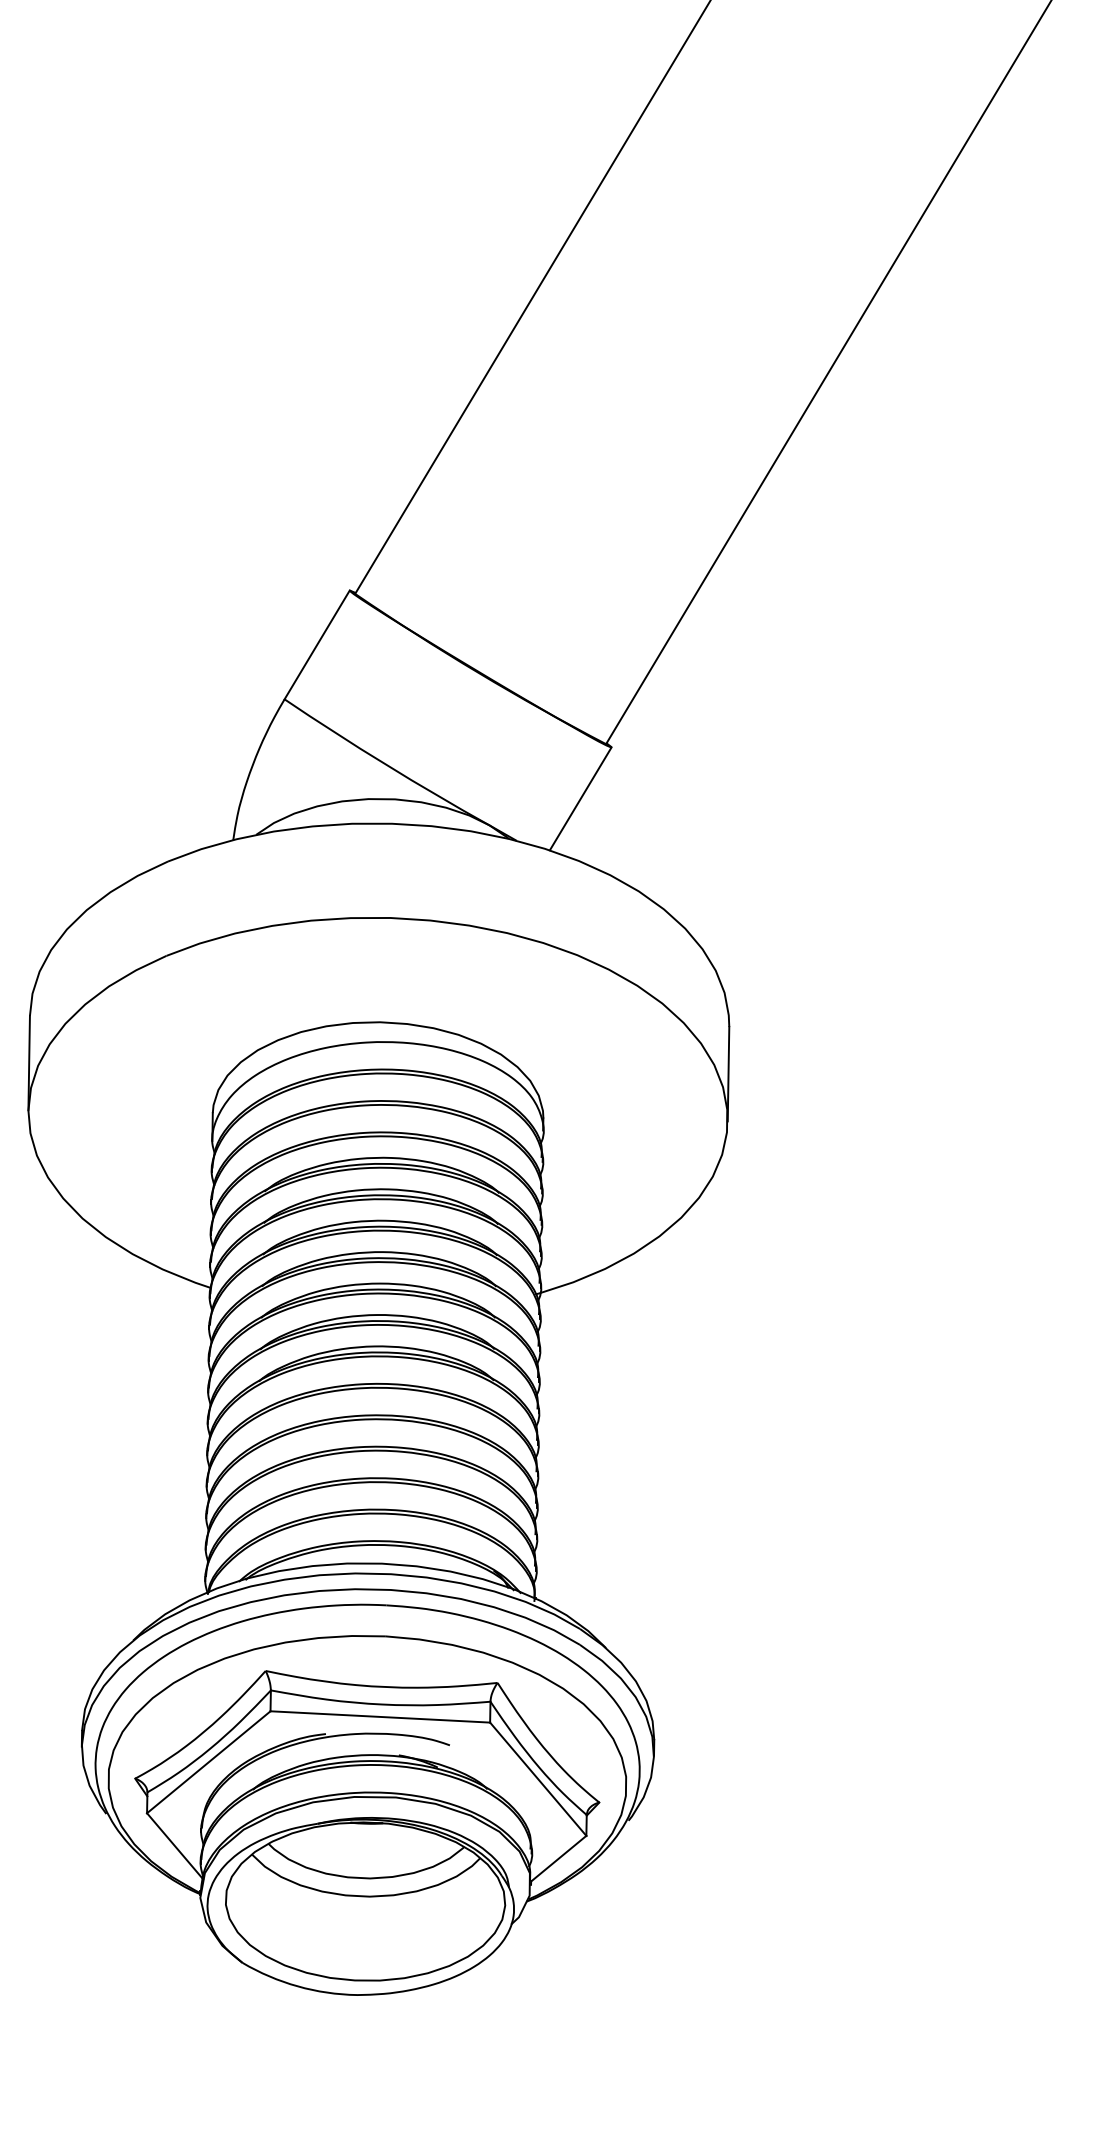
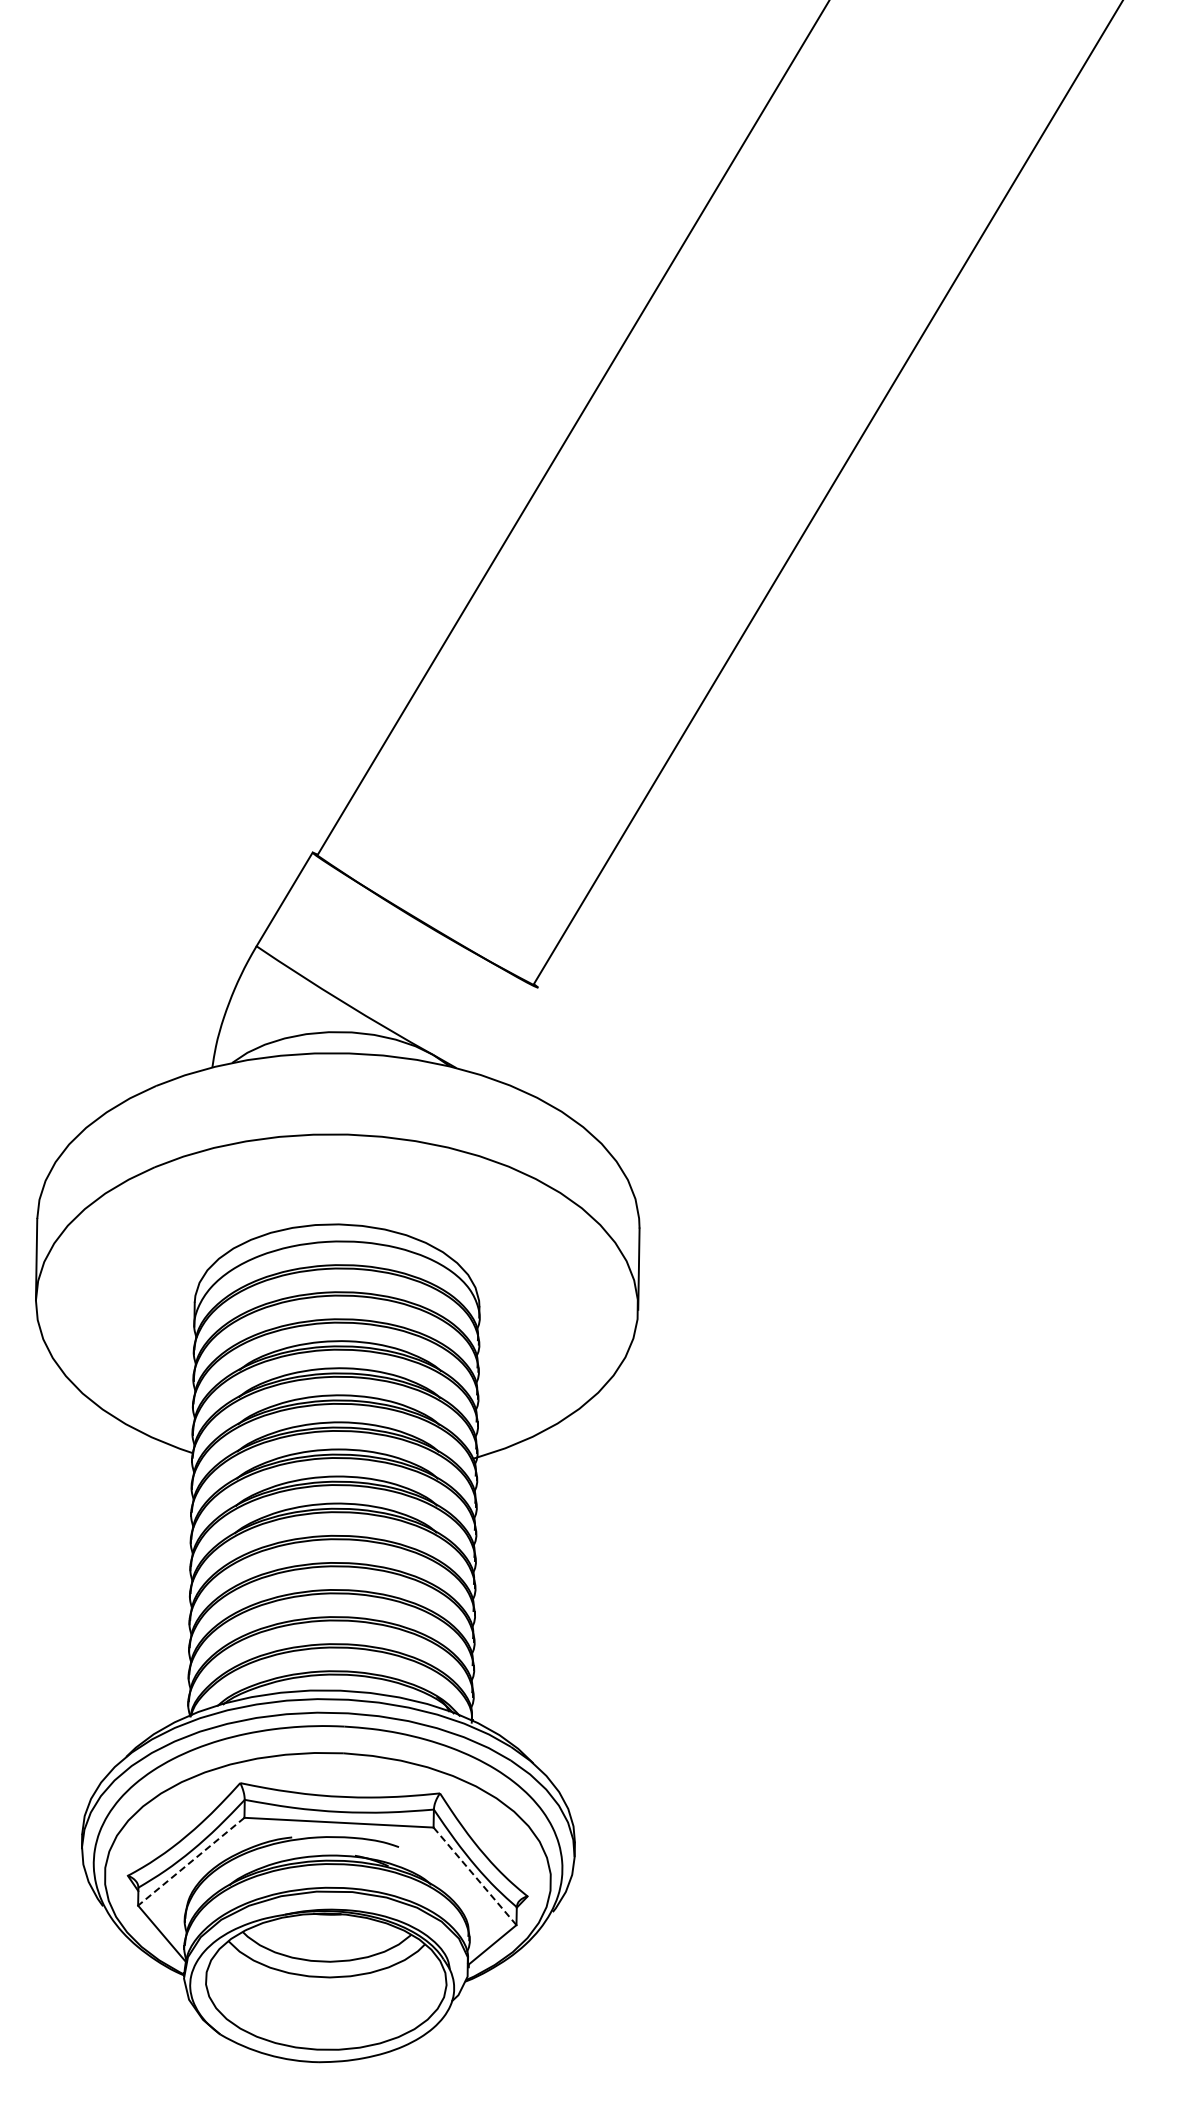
line: (580, 798) -> (511, 1031), removed
line: (209, 1761) -> (191, 1861), solid -> dashed
line: (537, 1778) -> (474, 1875), solid -> dashed

